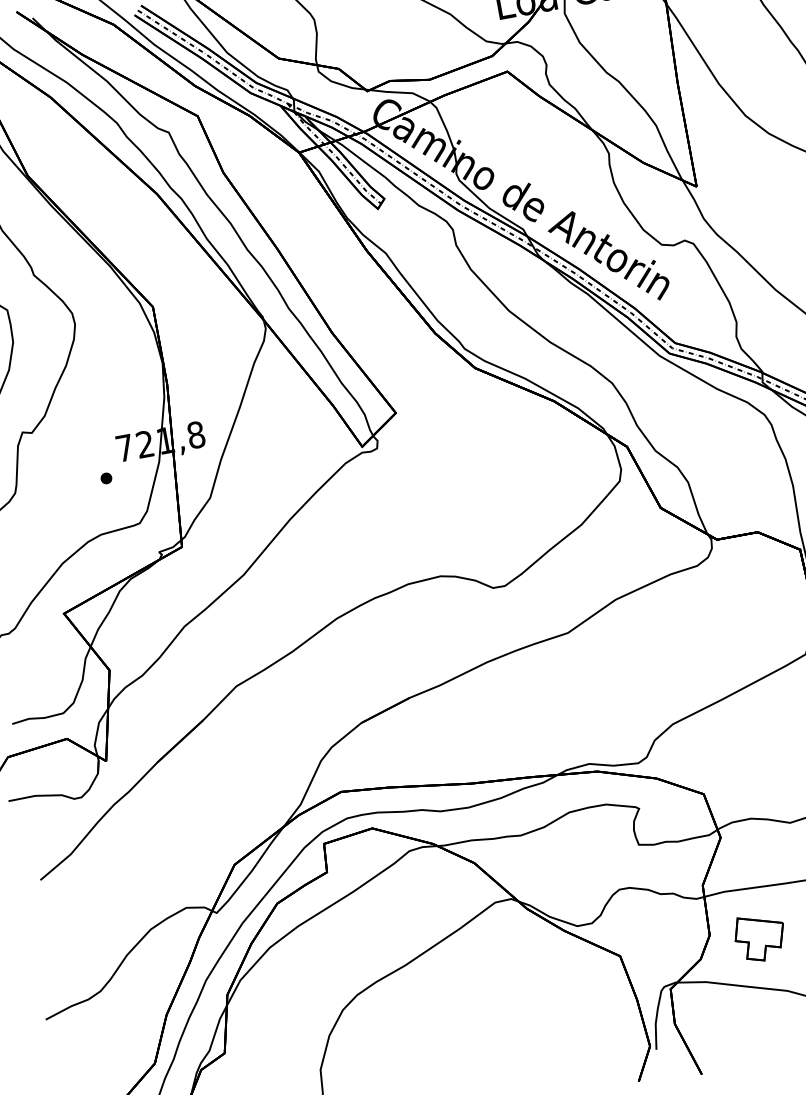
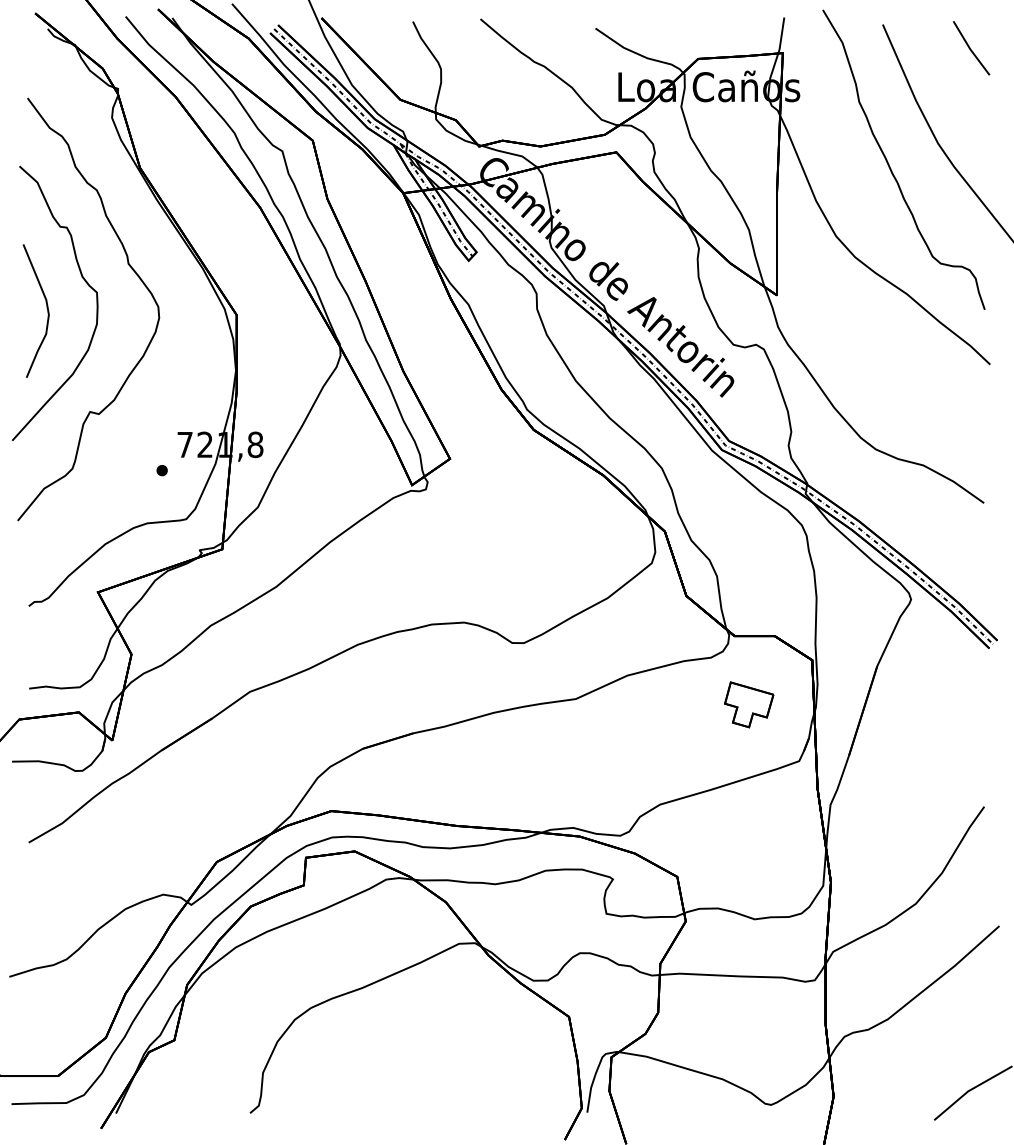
part: (760, 937) -> (749, 704), moved

